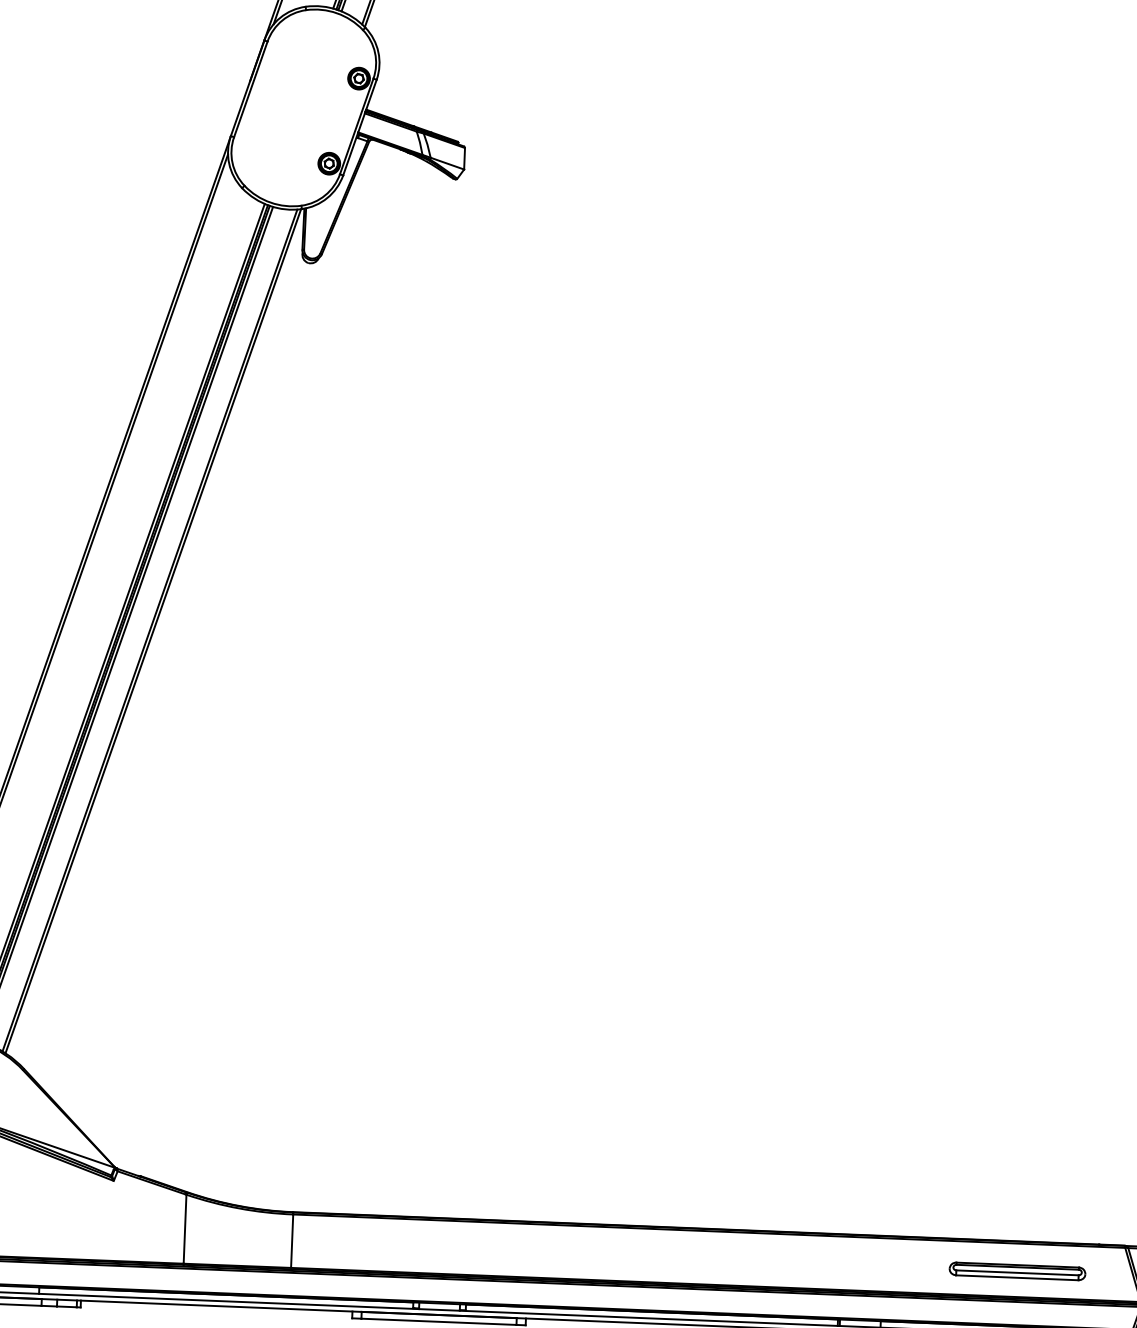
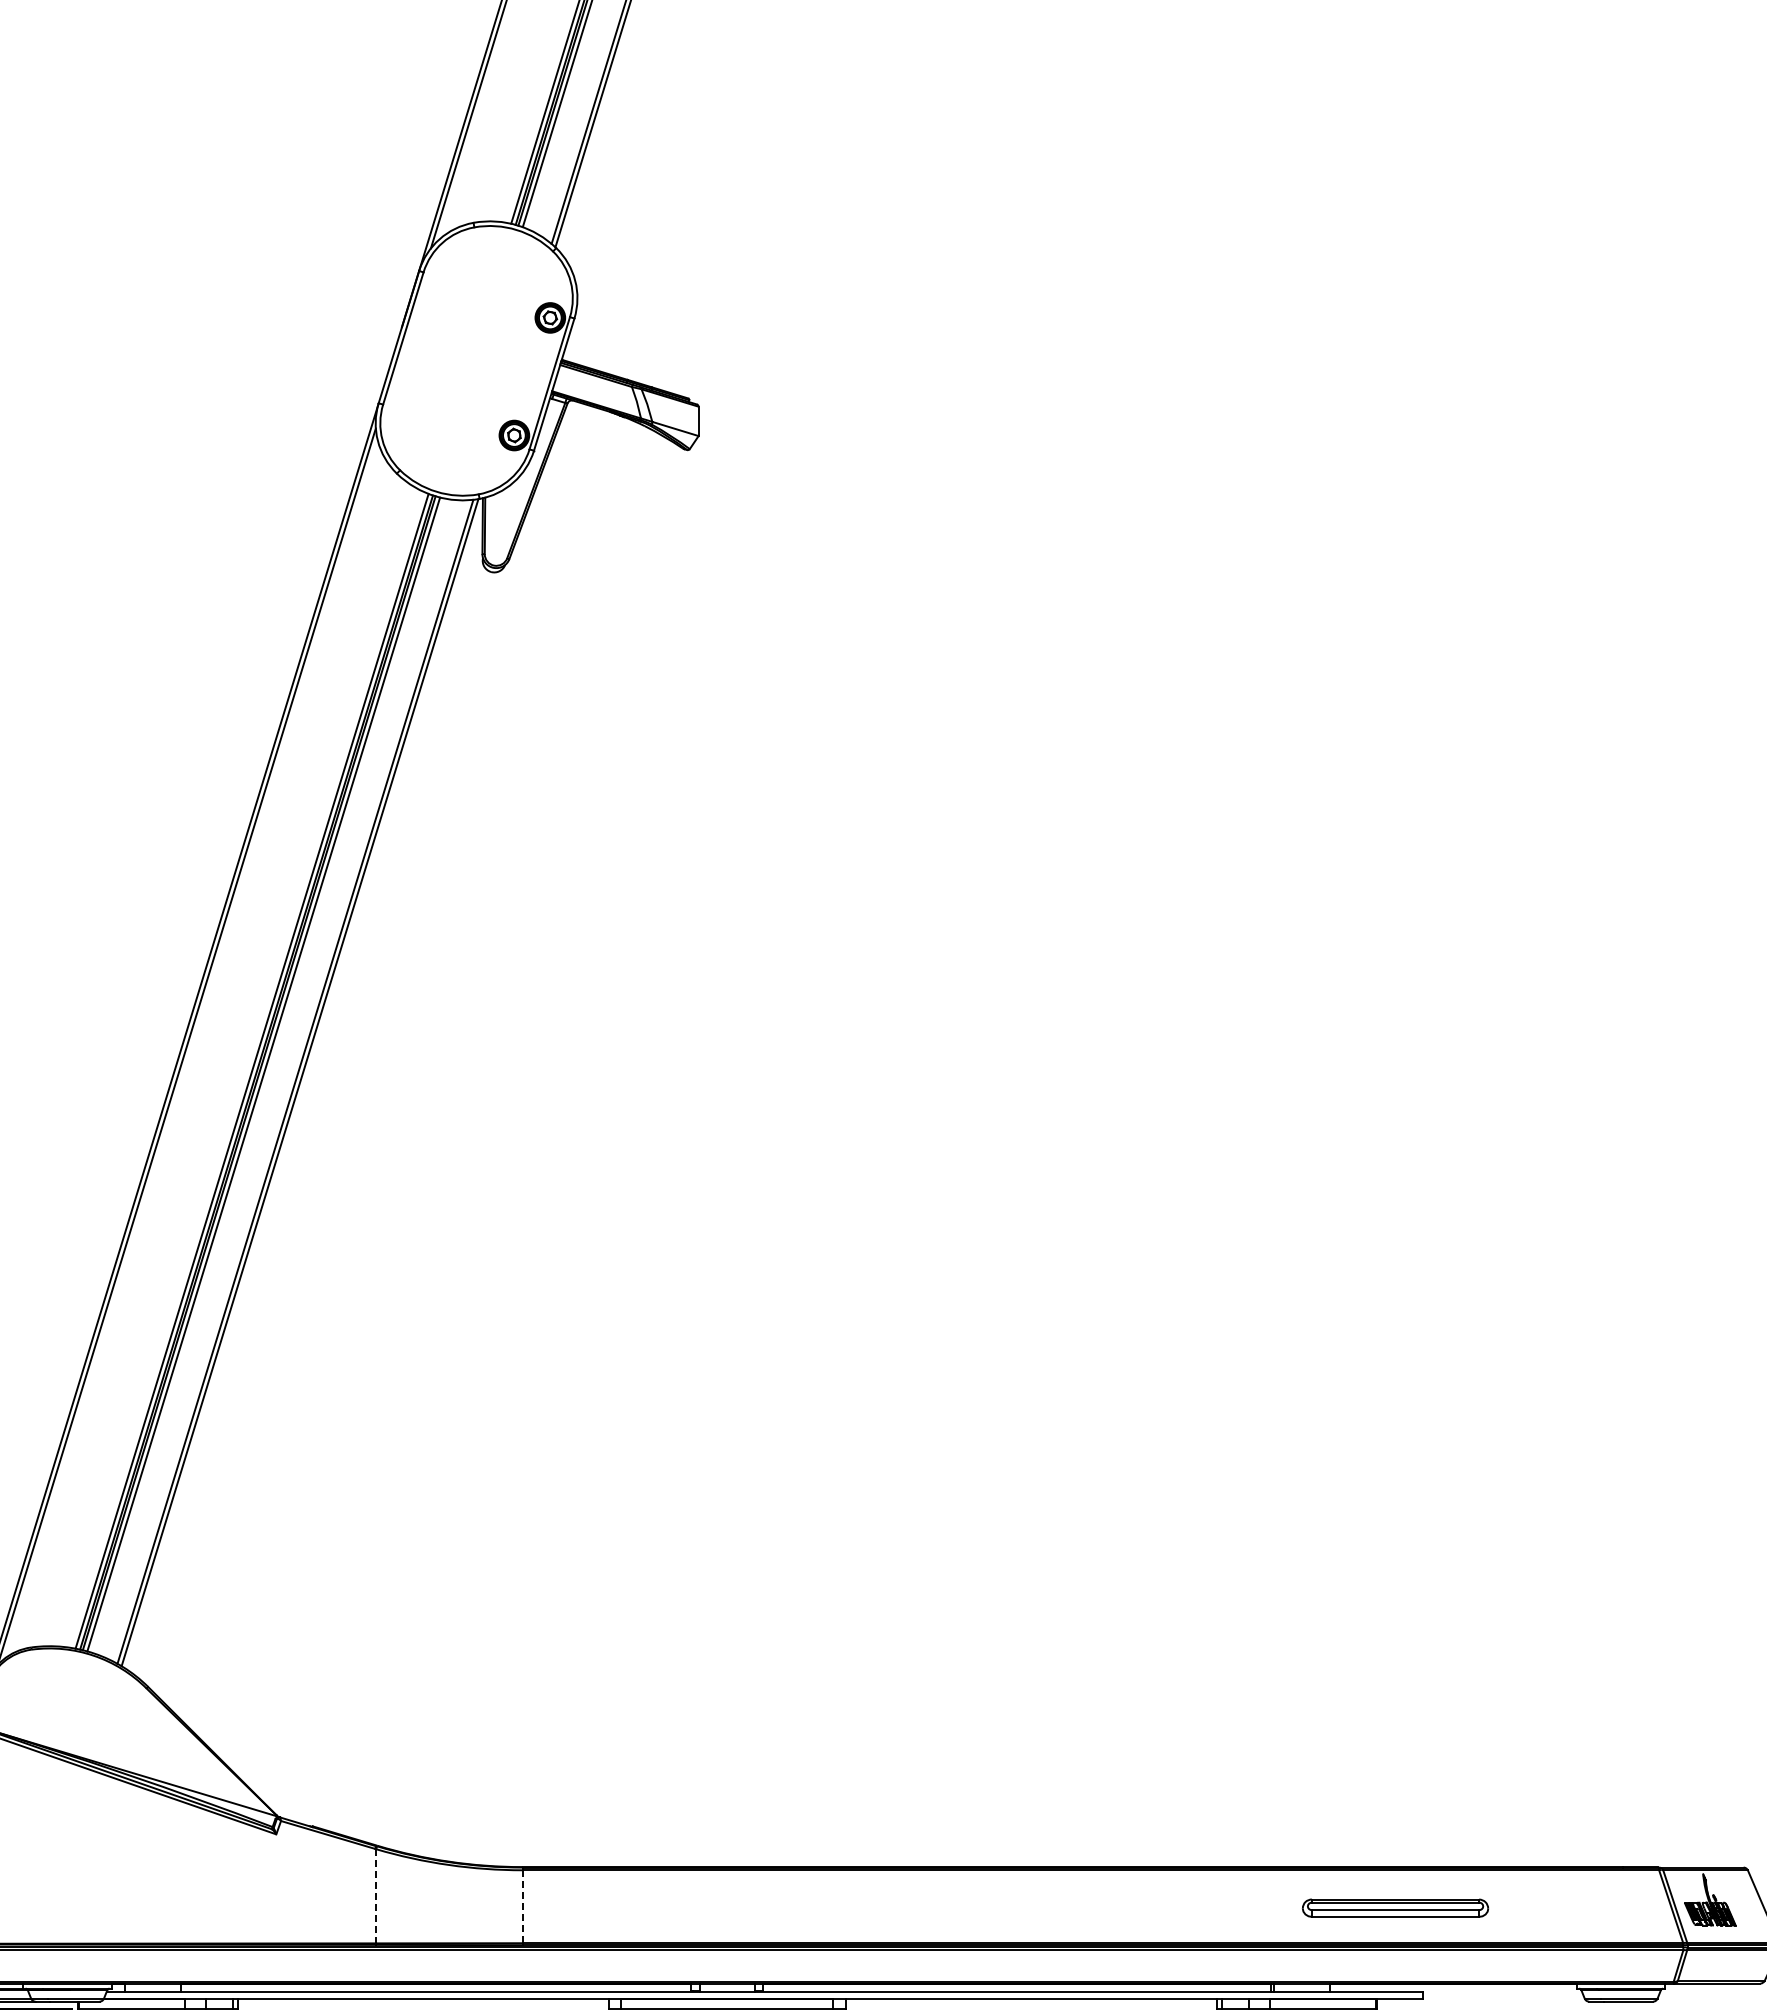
line: (185, 1229) -> (376, 1896), solid -> dashed
line: (291, 1241) -> (522, 1906), solid -> dashed
part: (1017, 1270) -> (1395, 1907), moved

